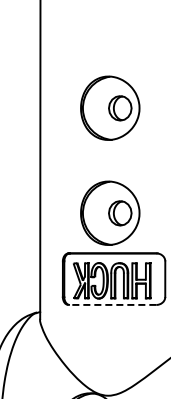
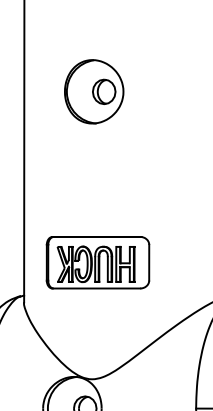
part: (110, 212) -> (94, 196), removed
line: (112, 304) -> (96, 288), dashed -> solid

